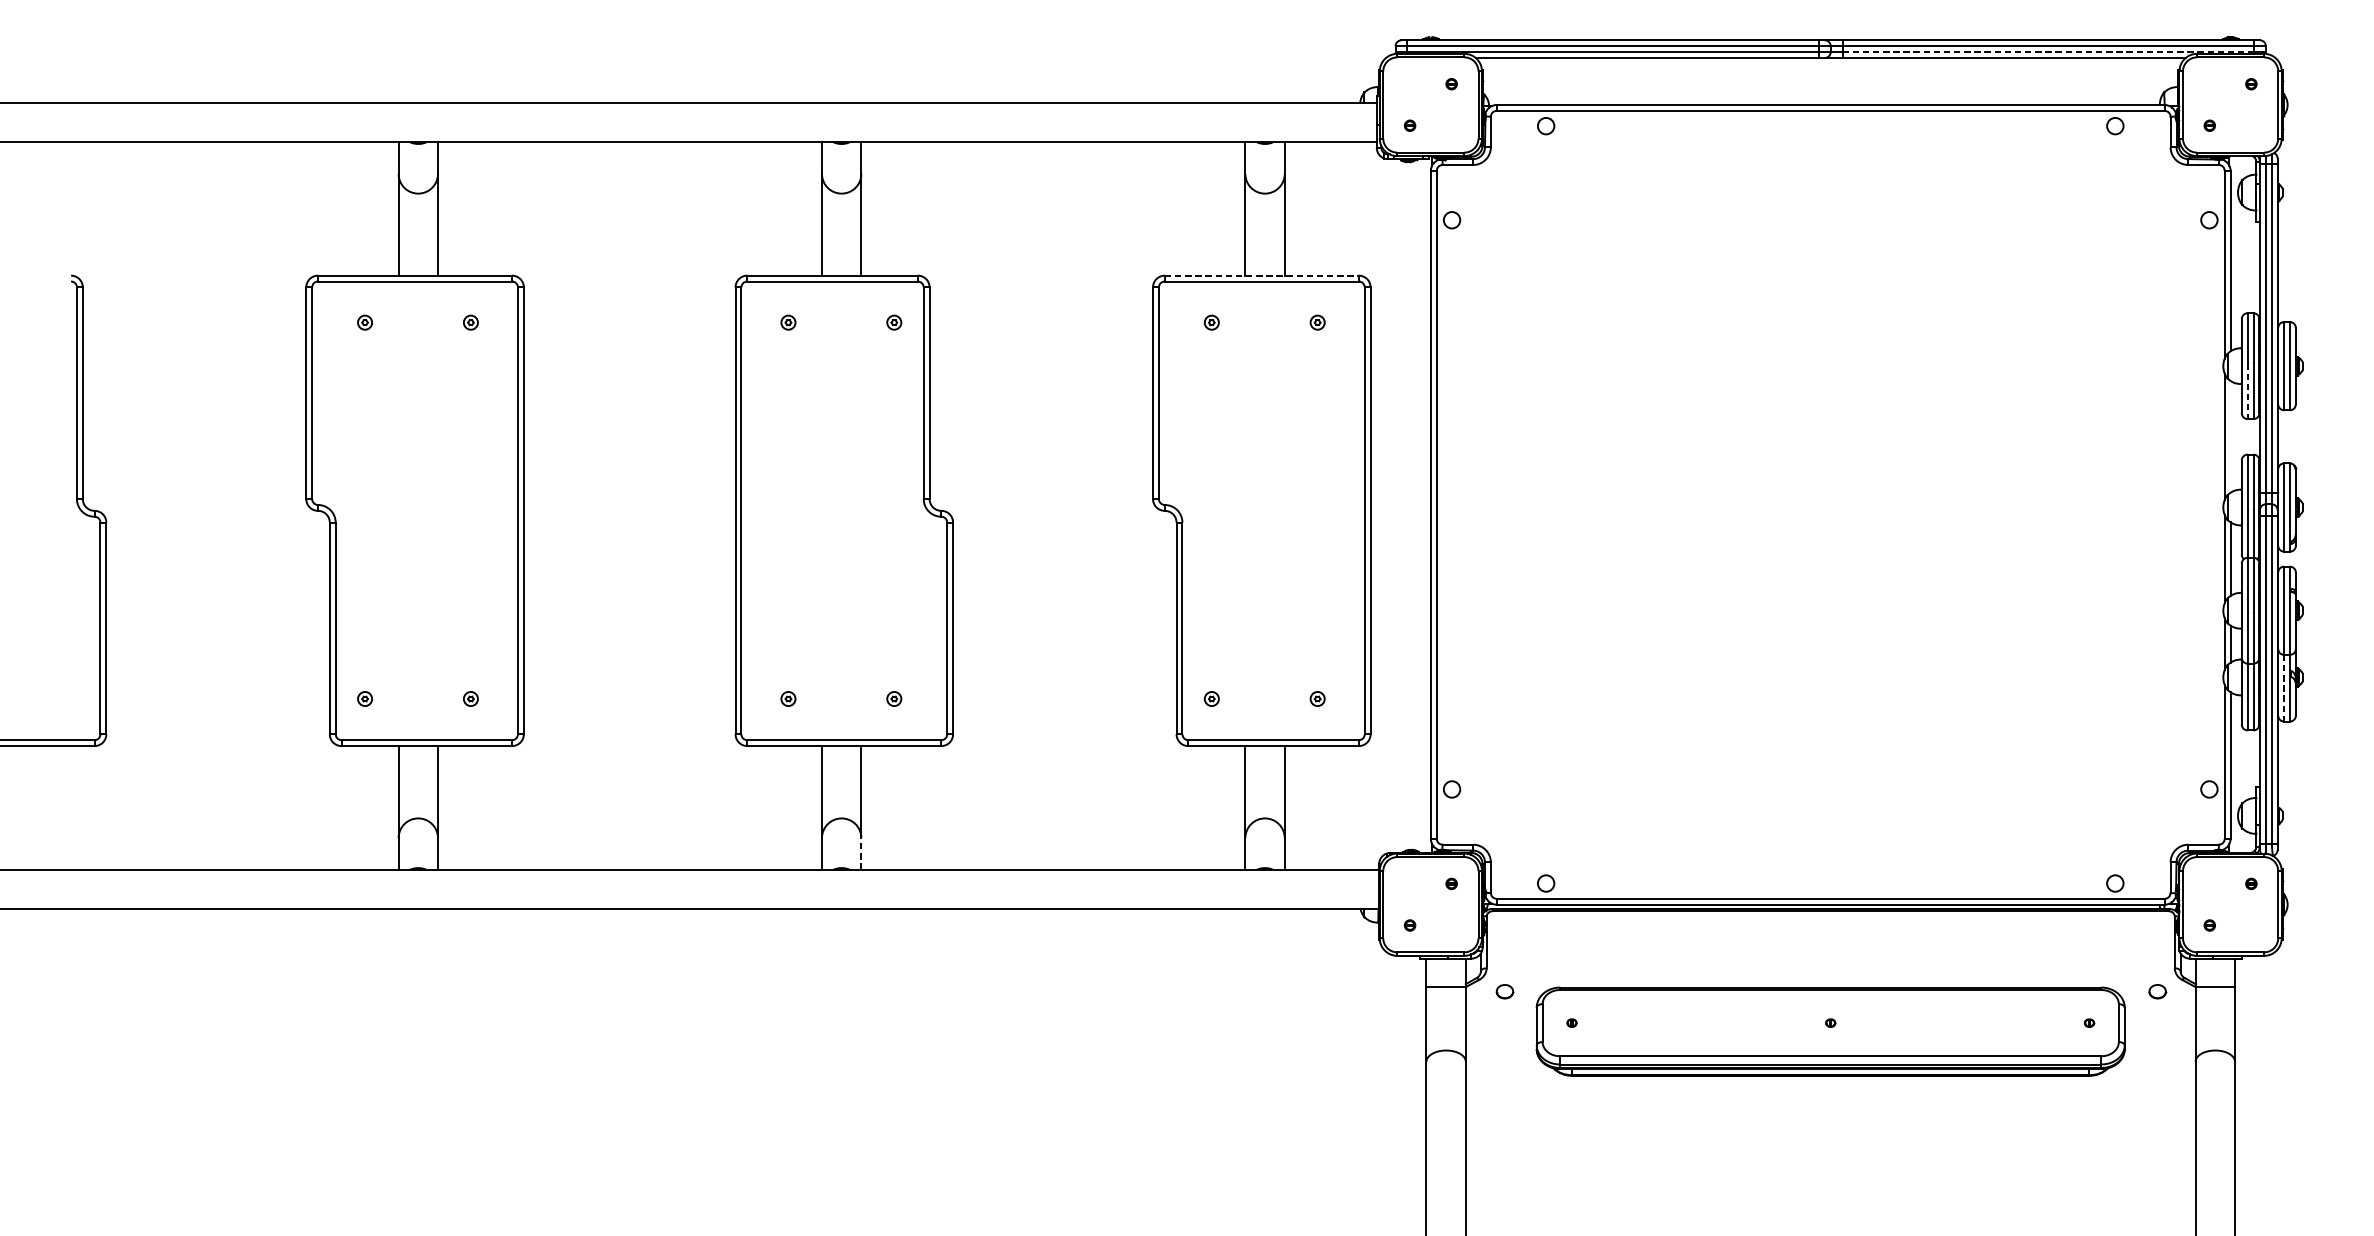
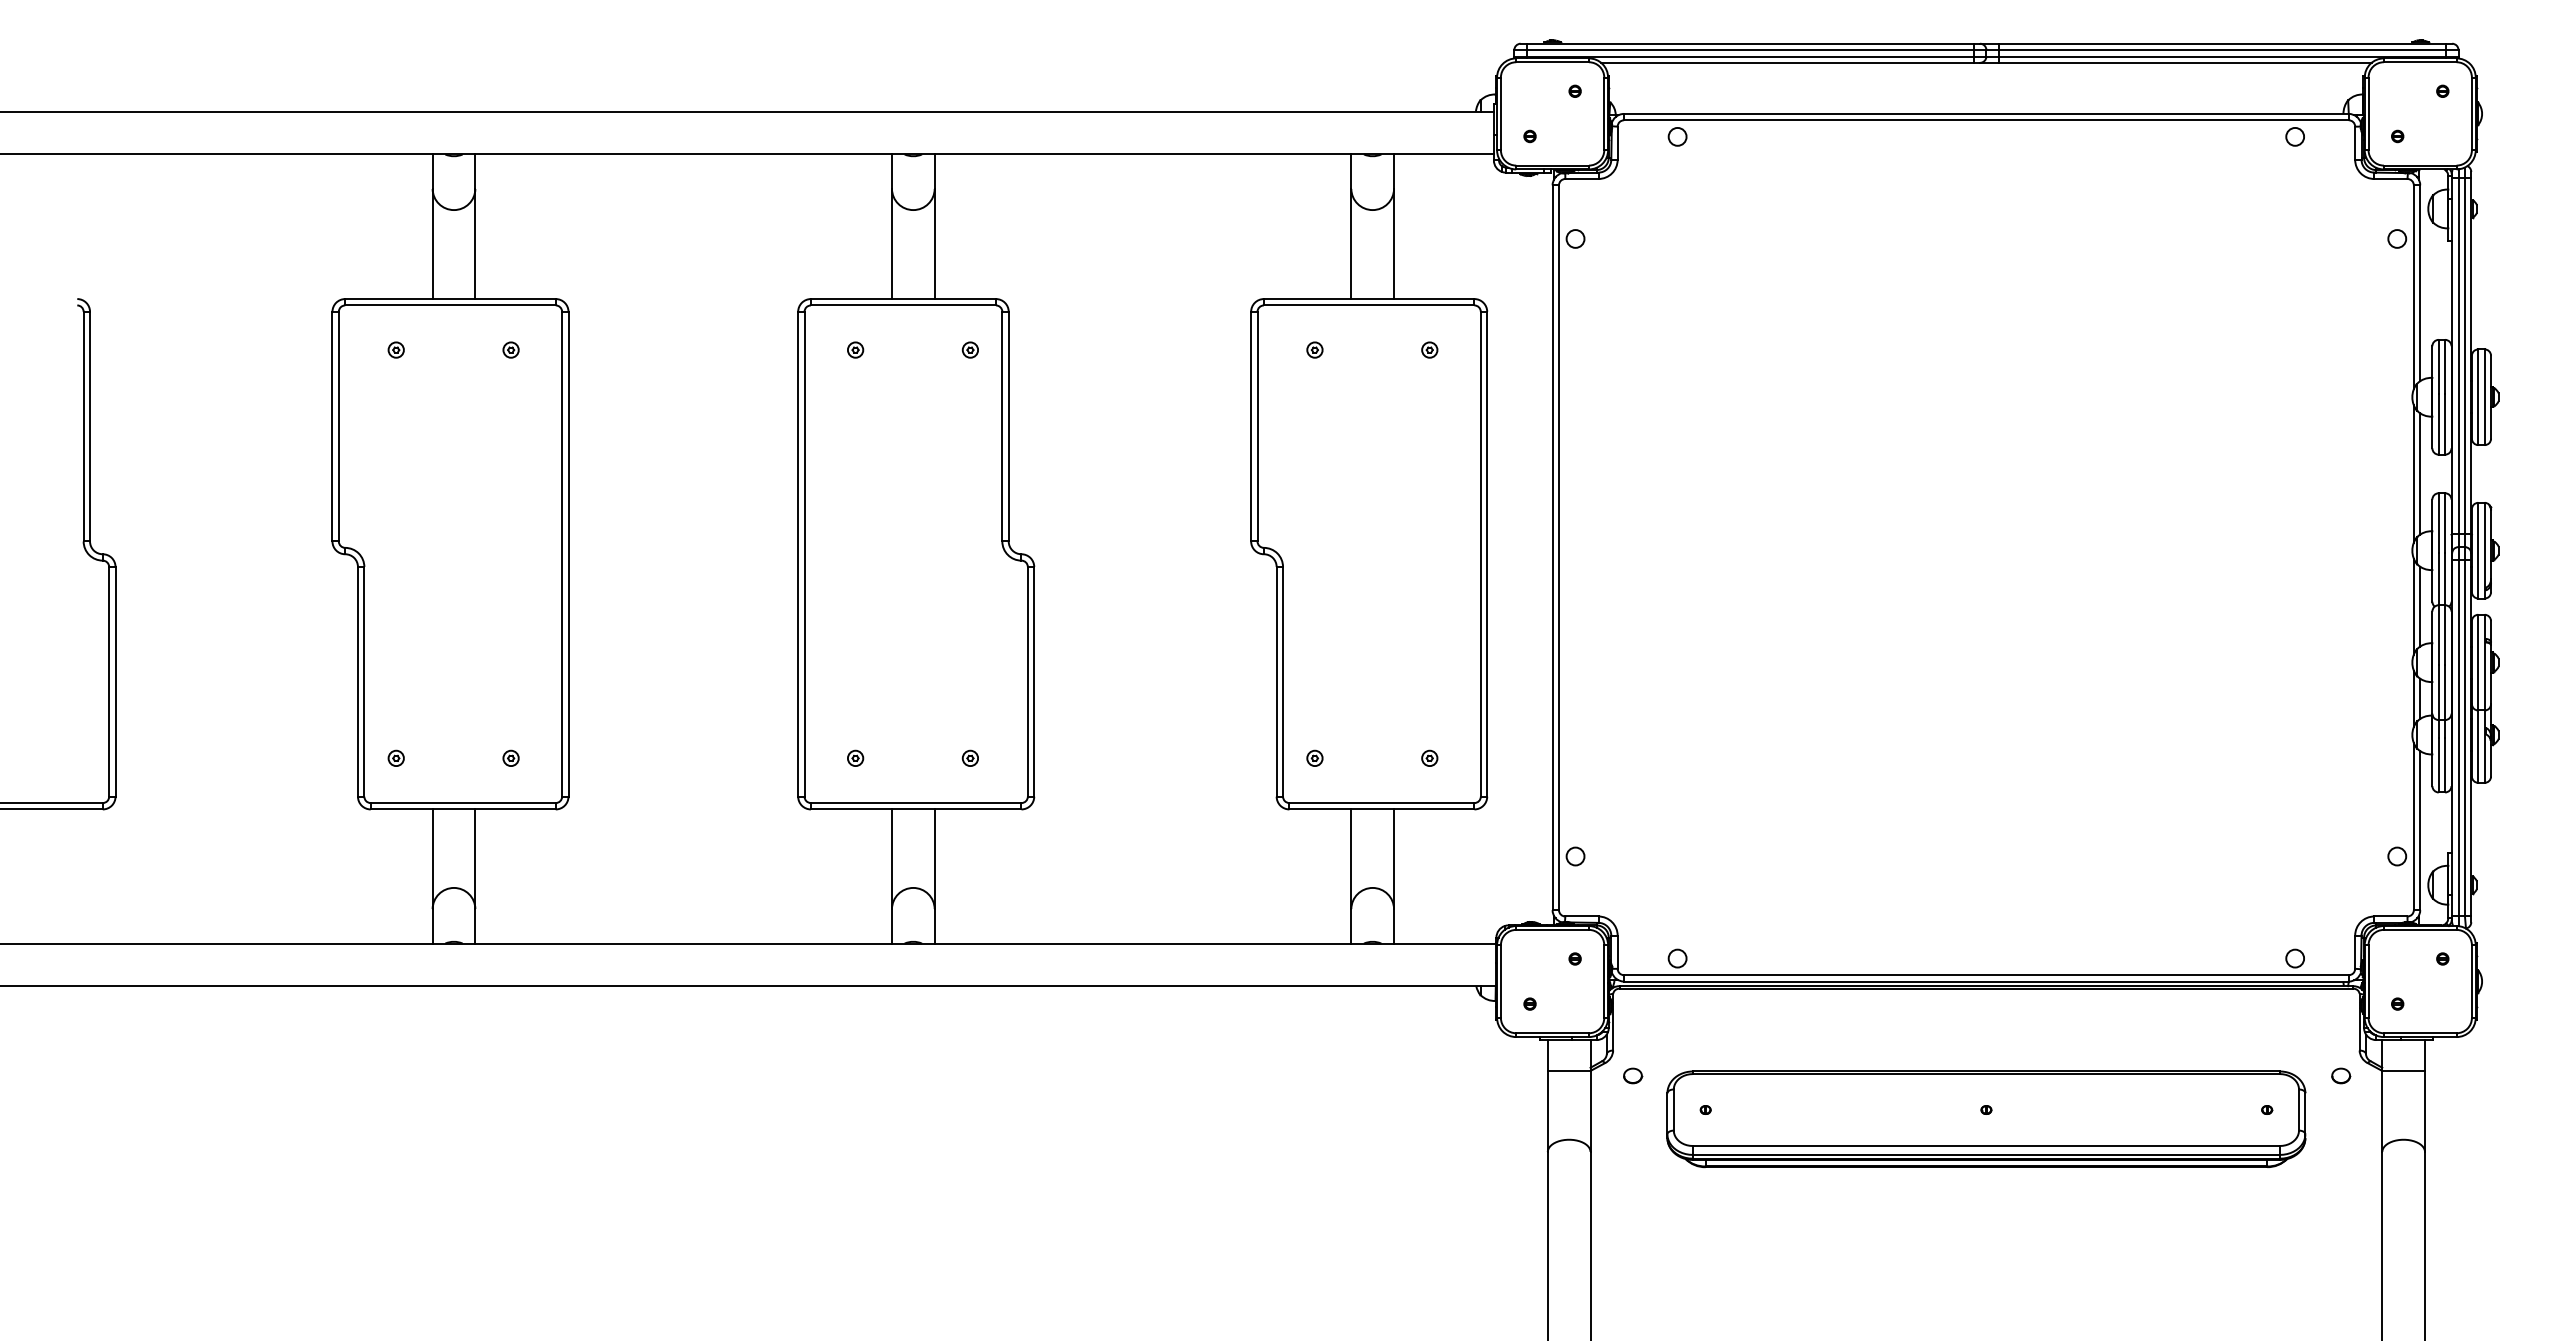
line: (2048, 52) -> (2222, 56), dashed -> solid
line: (1262, 276) -> (1369, 299), dashed -> solid
line: (2247, 391) -> (2438, 424), dashed -> solid
line: (2230, 436) -> (2420, 473), added
line: (2284, 688) -> (2478, 747), dashed -> solid
line: (861, 853) -> (934, 925), dashed -> solid

